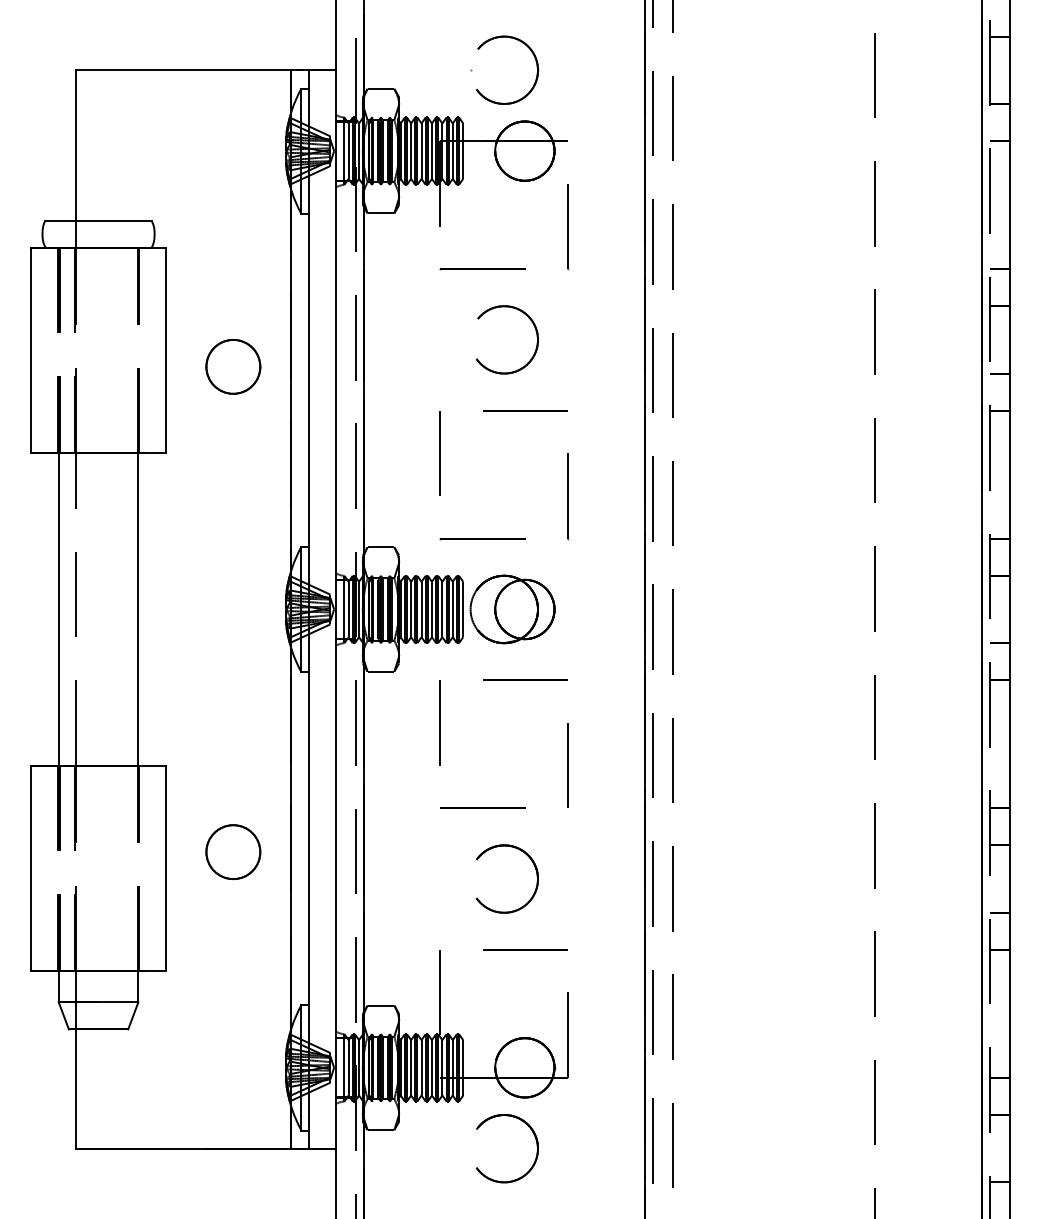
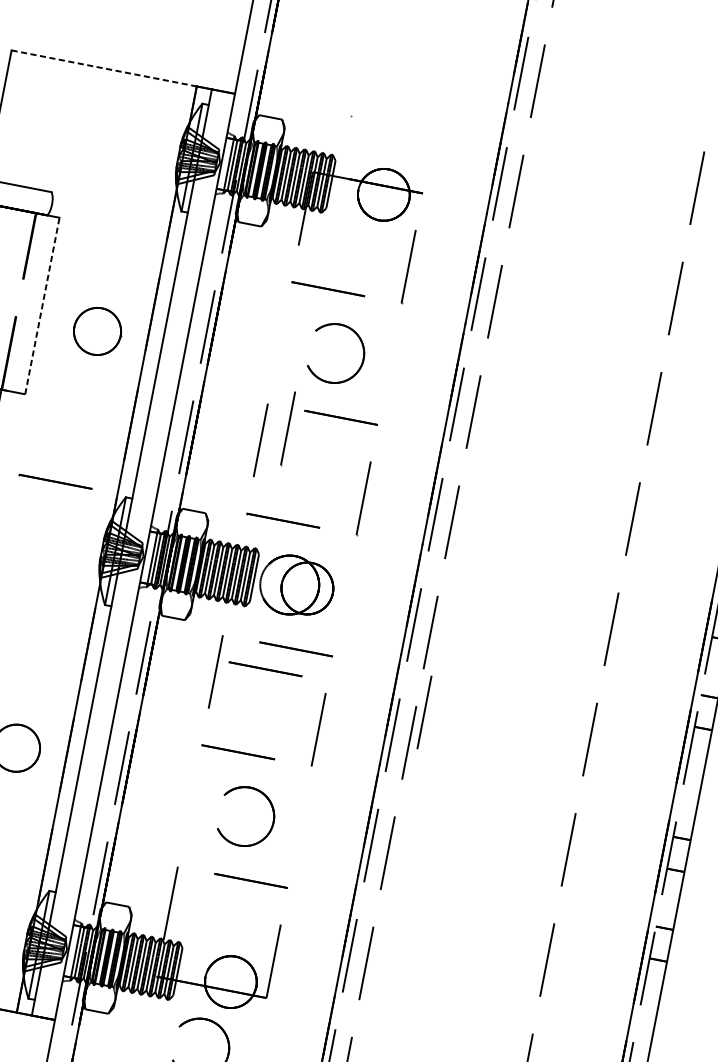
part: (533, 56) -> (407, 115), removed
line: (183, 70) -> (104, 68), solid -> dashed
line: (165, 350) -> (41, 306), solid -> dashed
line: (468, 434) -> (288, 428), added
line: (218, 545) -> (54, 482), added
line: (495, 708) -> (265, 668), added
line: (682, 722) -> (423, 711), added

